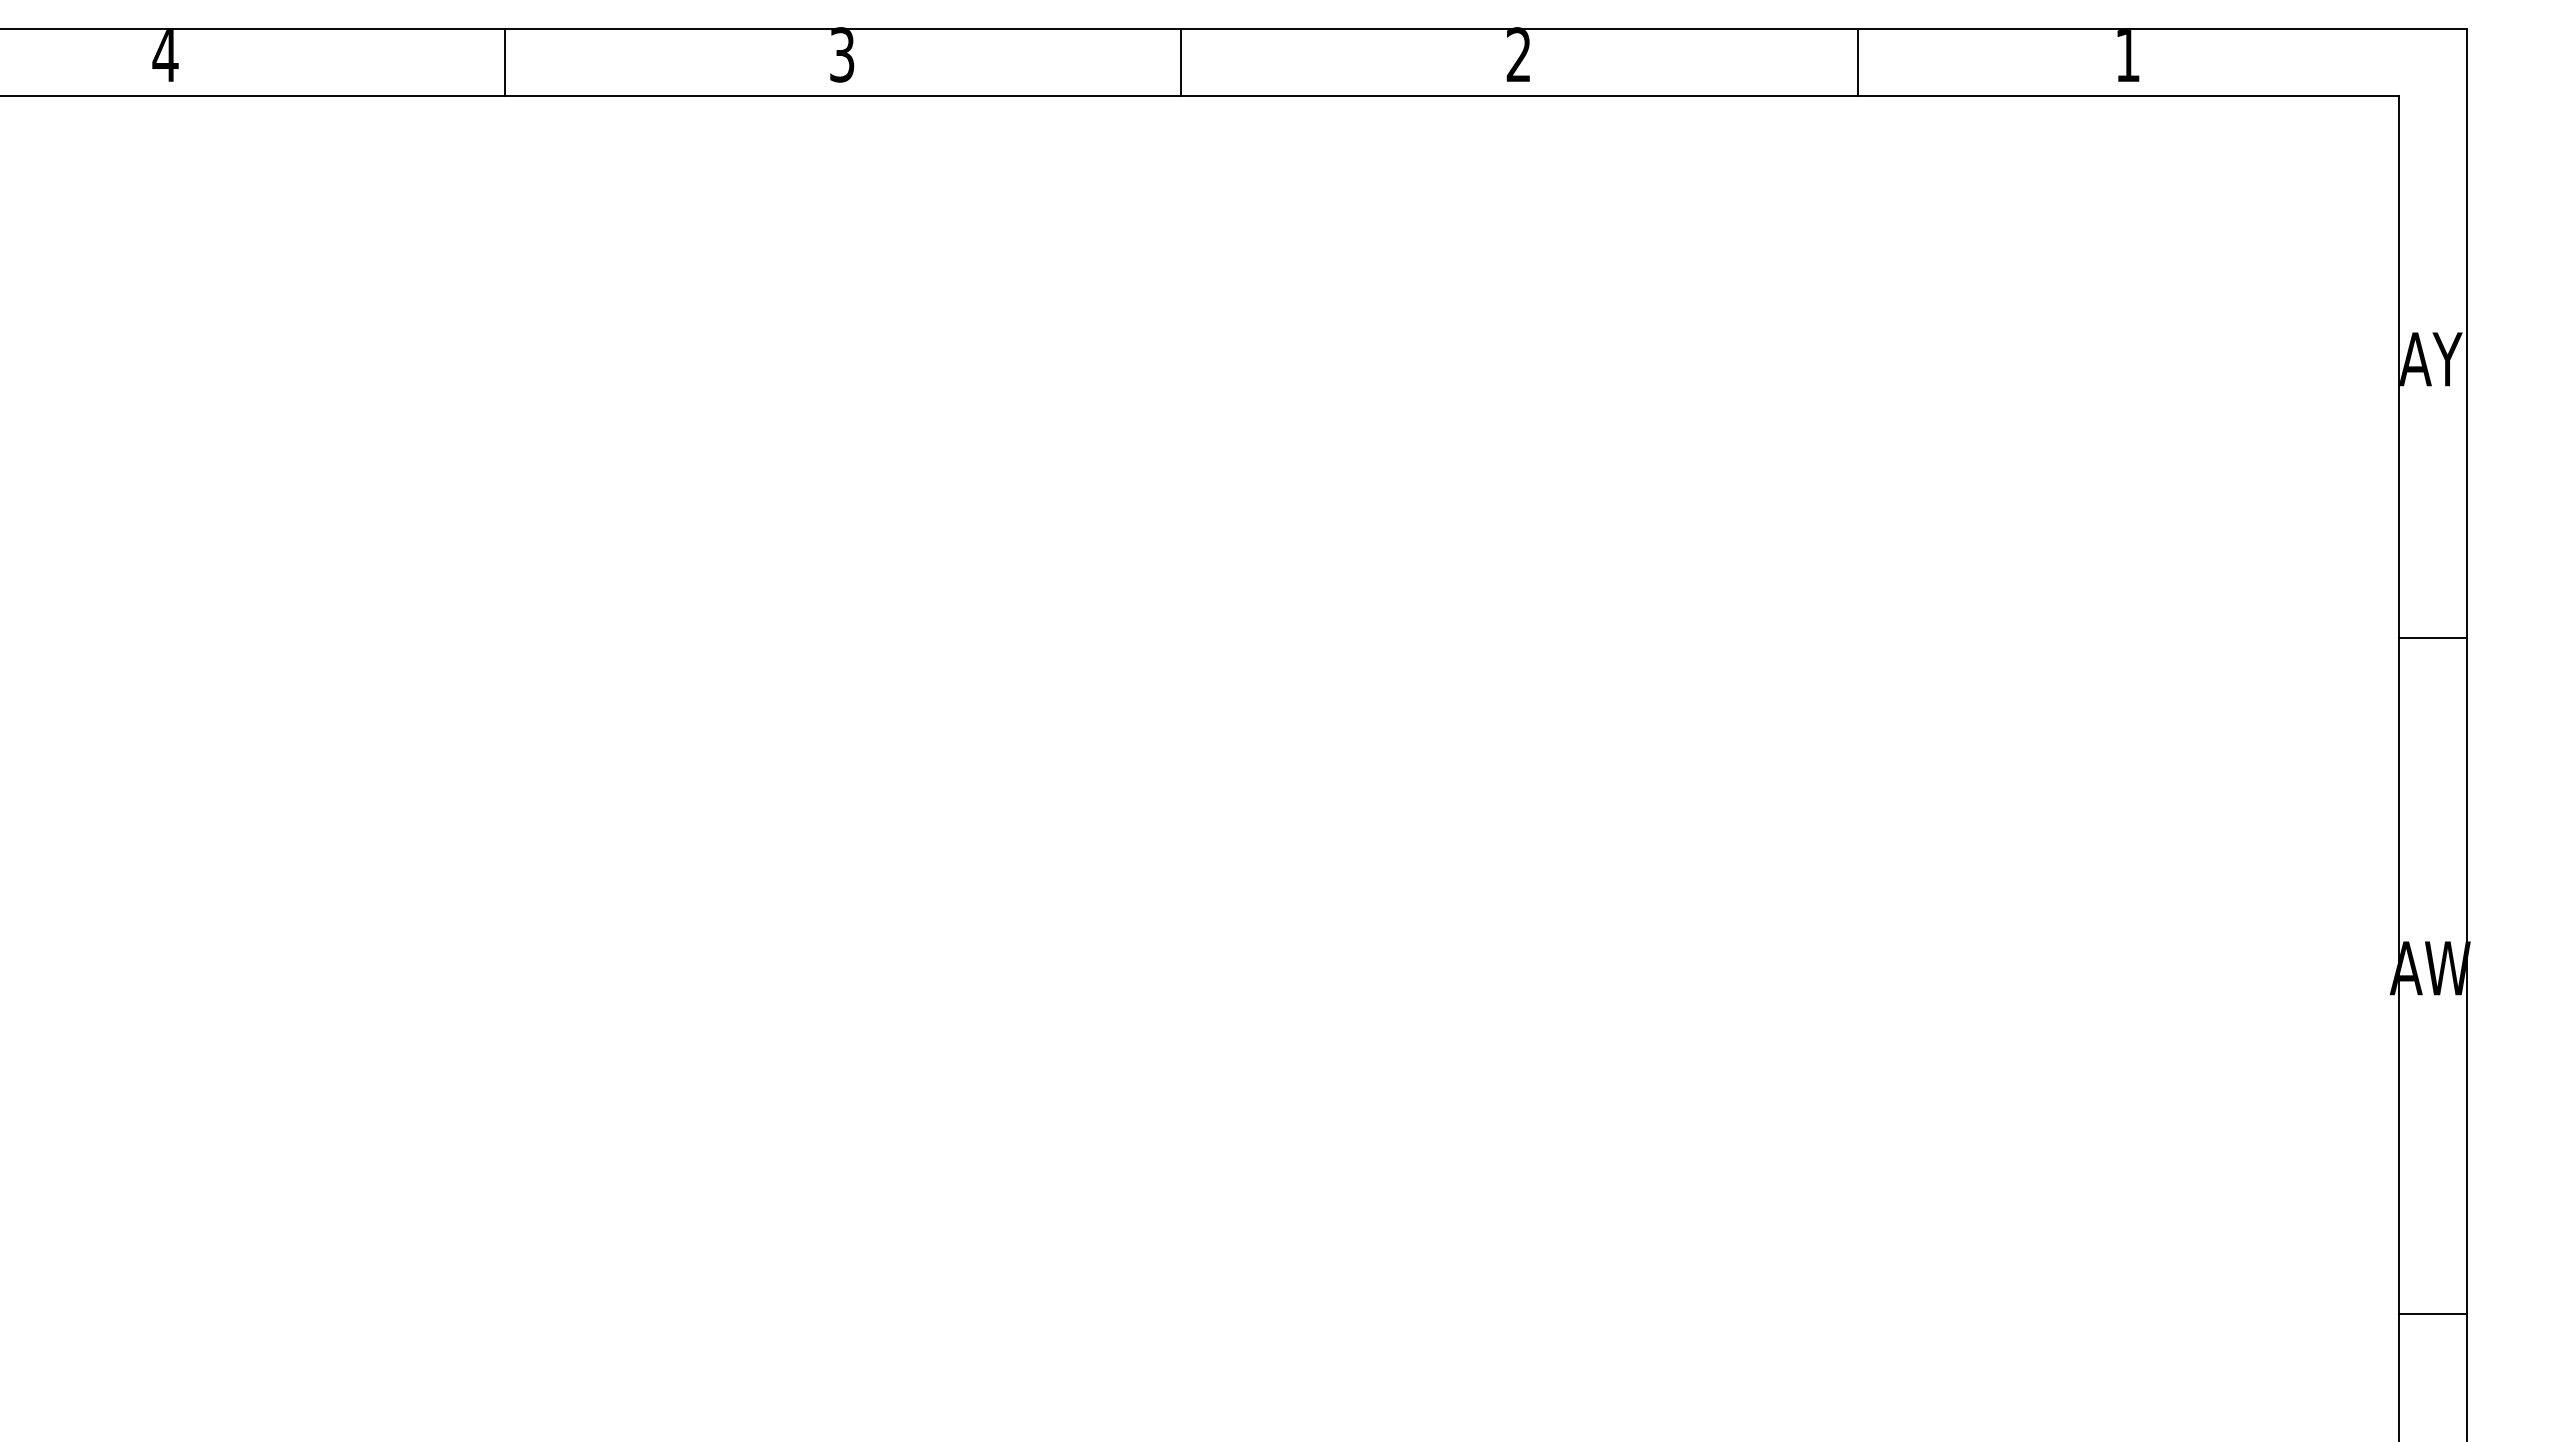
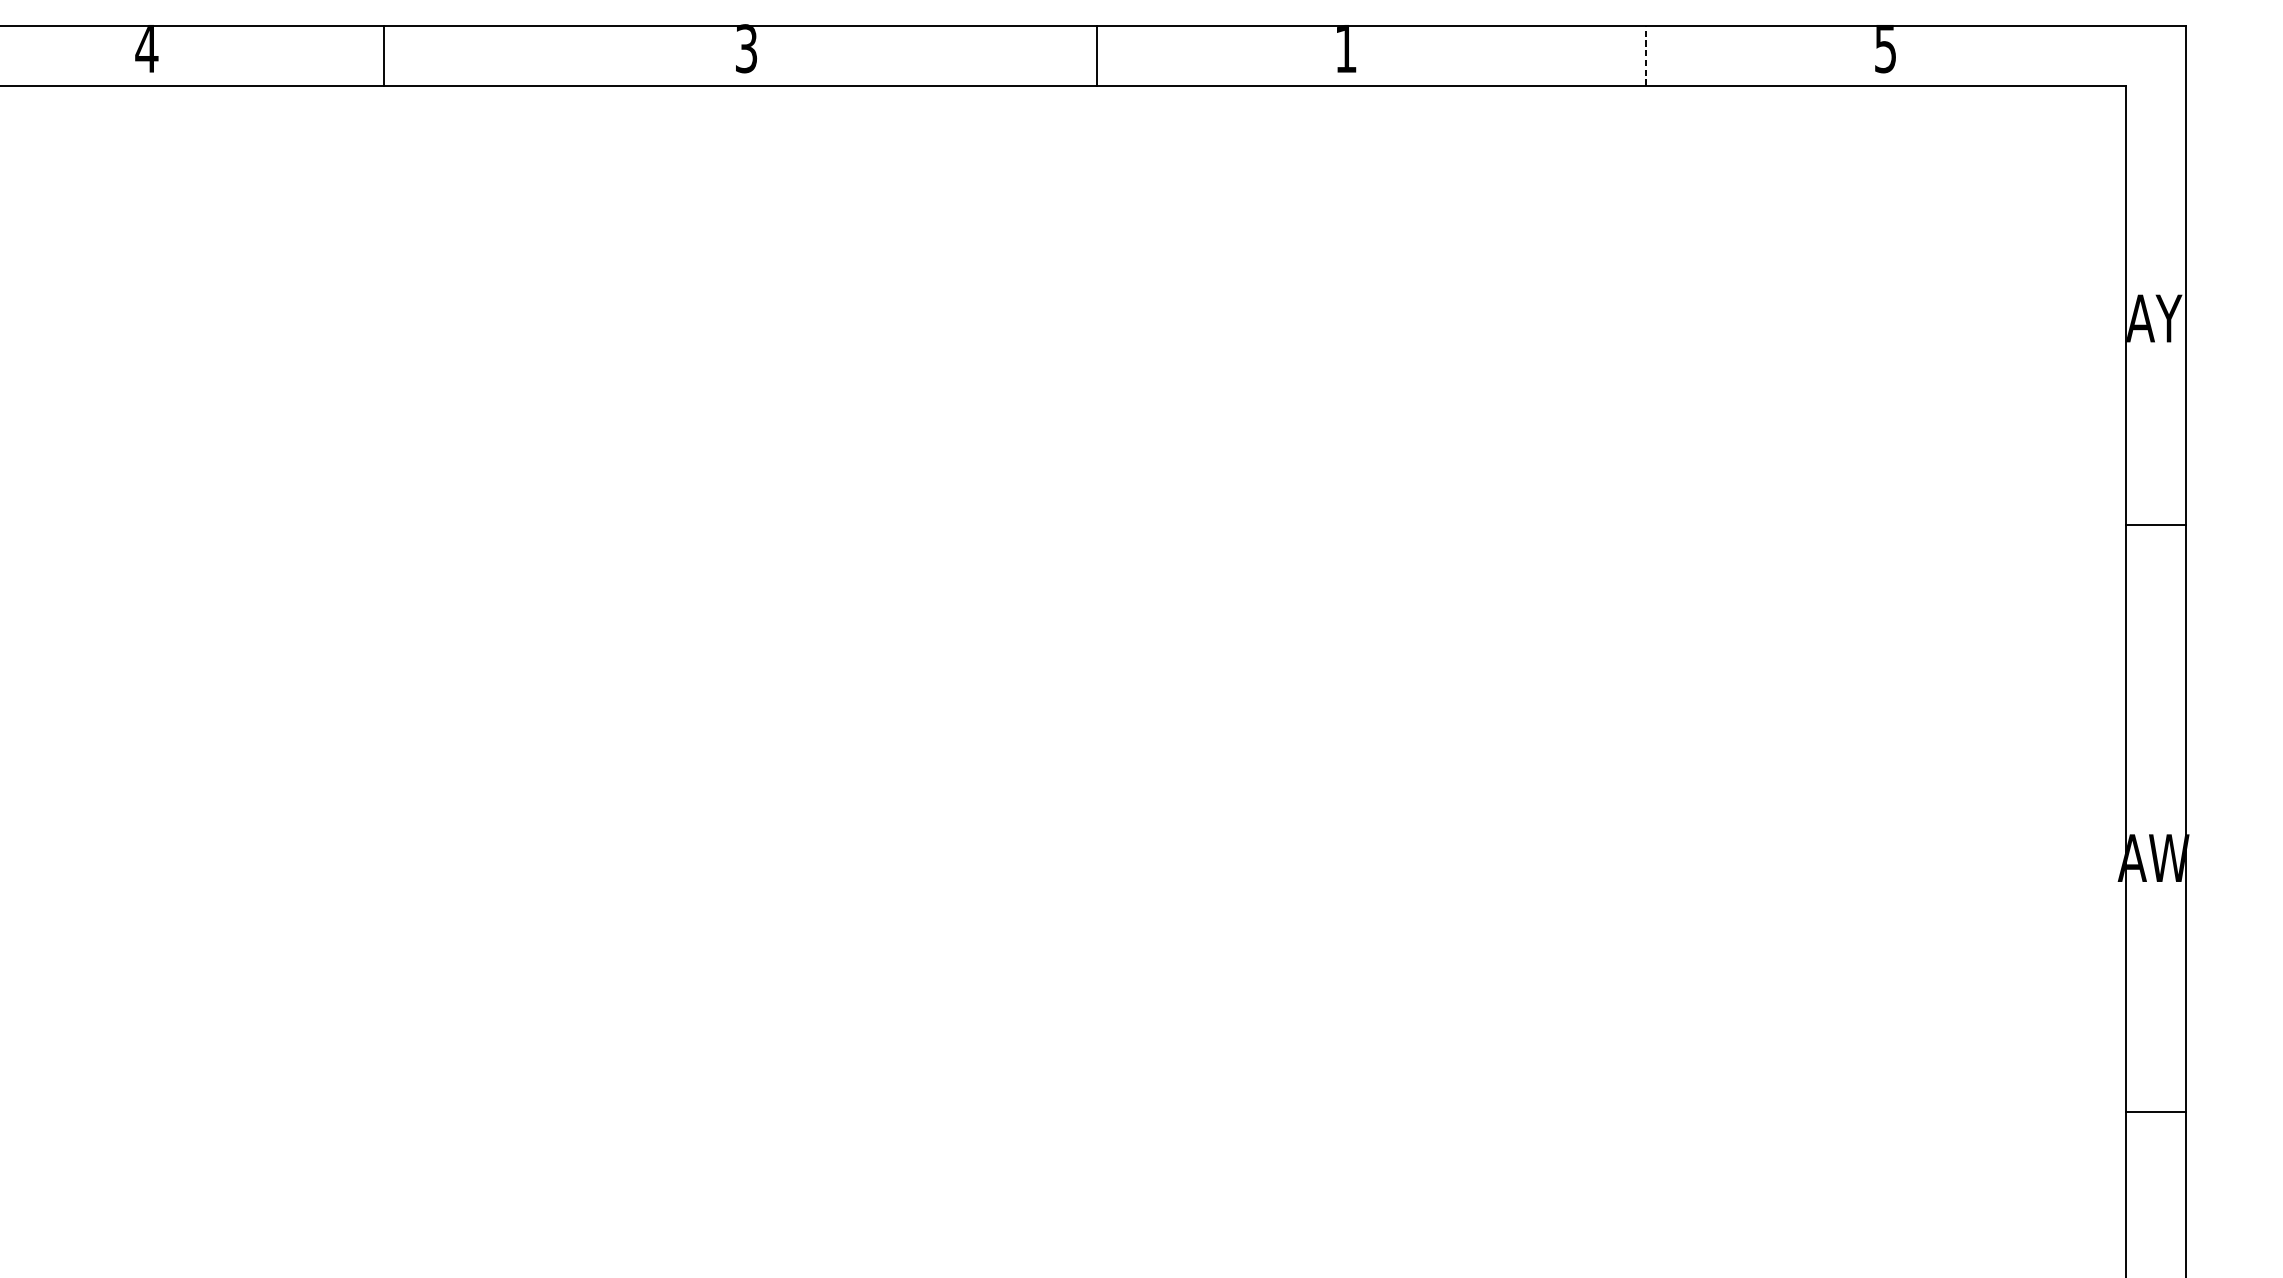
text: (1518, 54) -> (1345, 48), 2 -> 1
text: (2127, 56) -> (1885, 50), 1 -> 5
line: (504, 62) -> (384, 55), moved
line: (1181, 62) -> (1097, 55), moved
line: (1857, 62) -> (1646, 55), solid -> dashed
line: (2432, 637) -> (2155, 524), moved
line: (2432, 1314) -> (2155, 1111), moved

